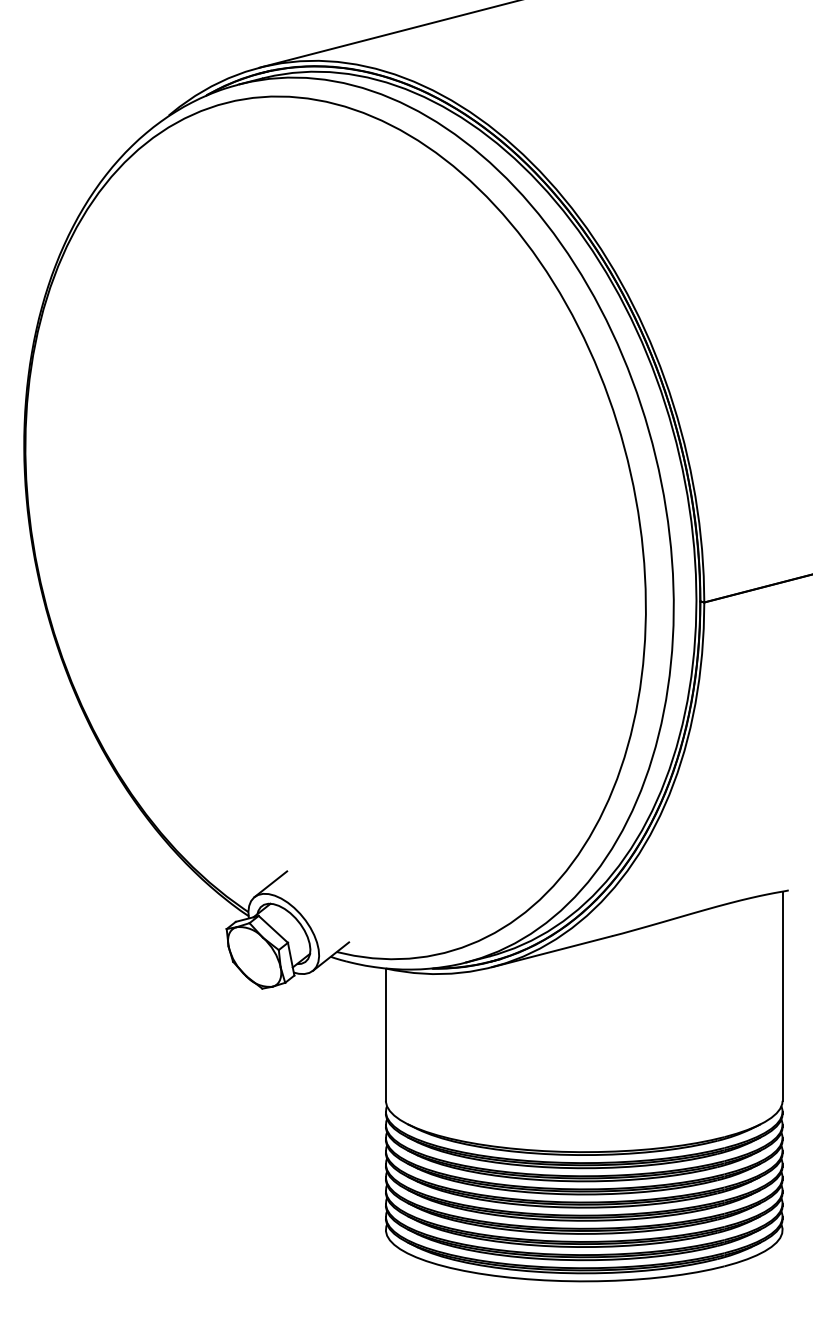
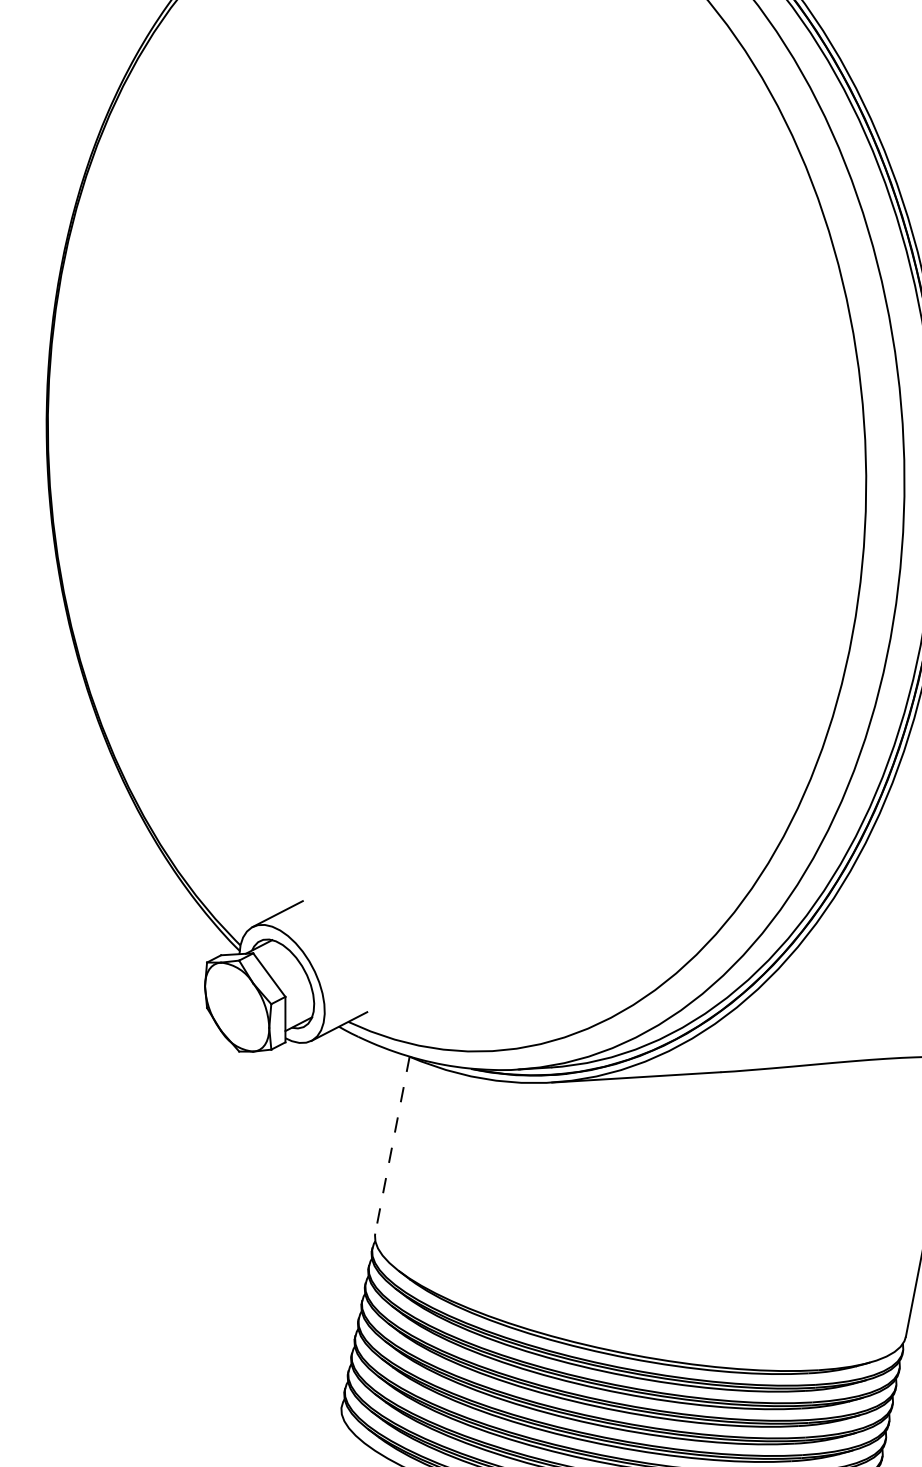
line: (385, 1035) -> (391, 1146), solid -> dashed

